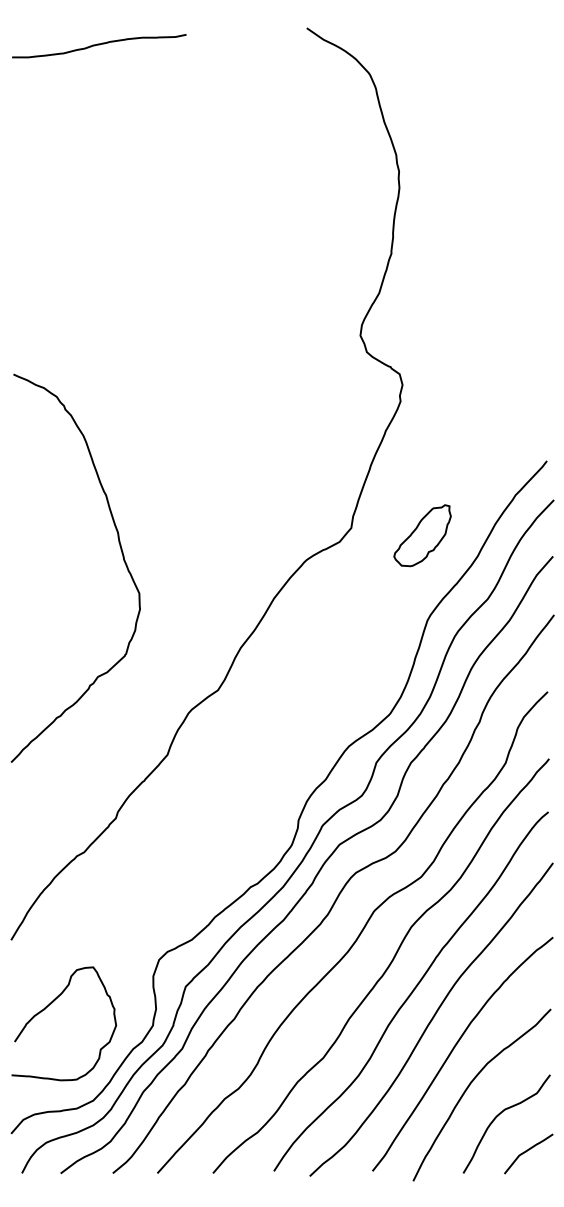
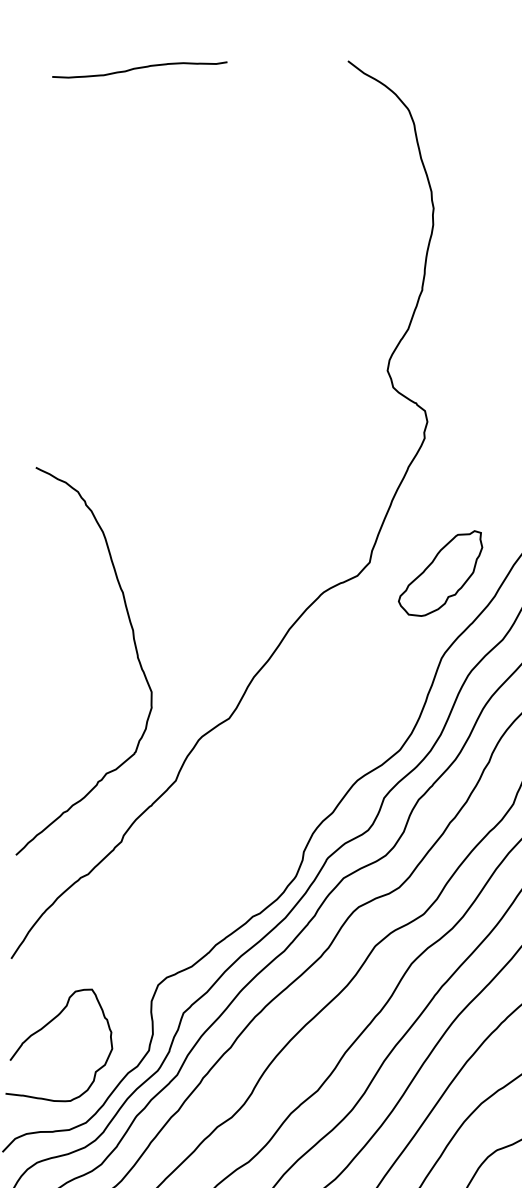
part: (422, 535) -> (440, 573), size x1.43
curve: (122, 557) -> (136, 655), moved

